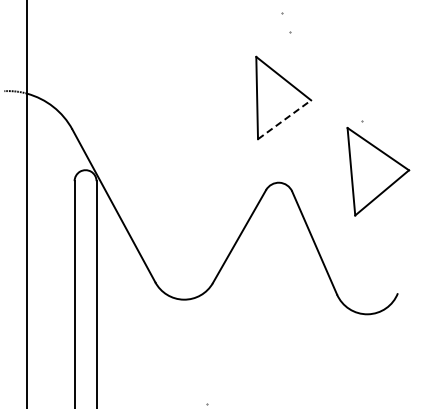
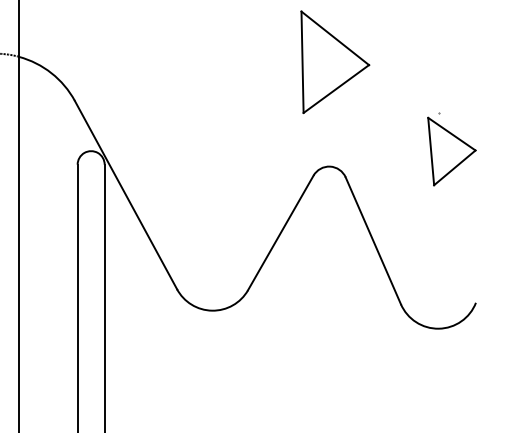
line: (284, 119) -> (336, 88), dashed -> solid
part: (378, 168) -> (452, 149), size x0.62

